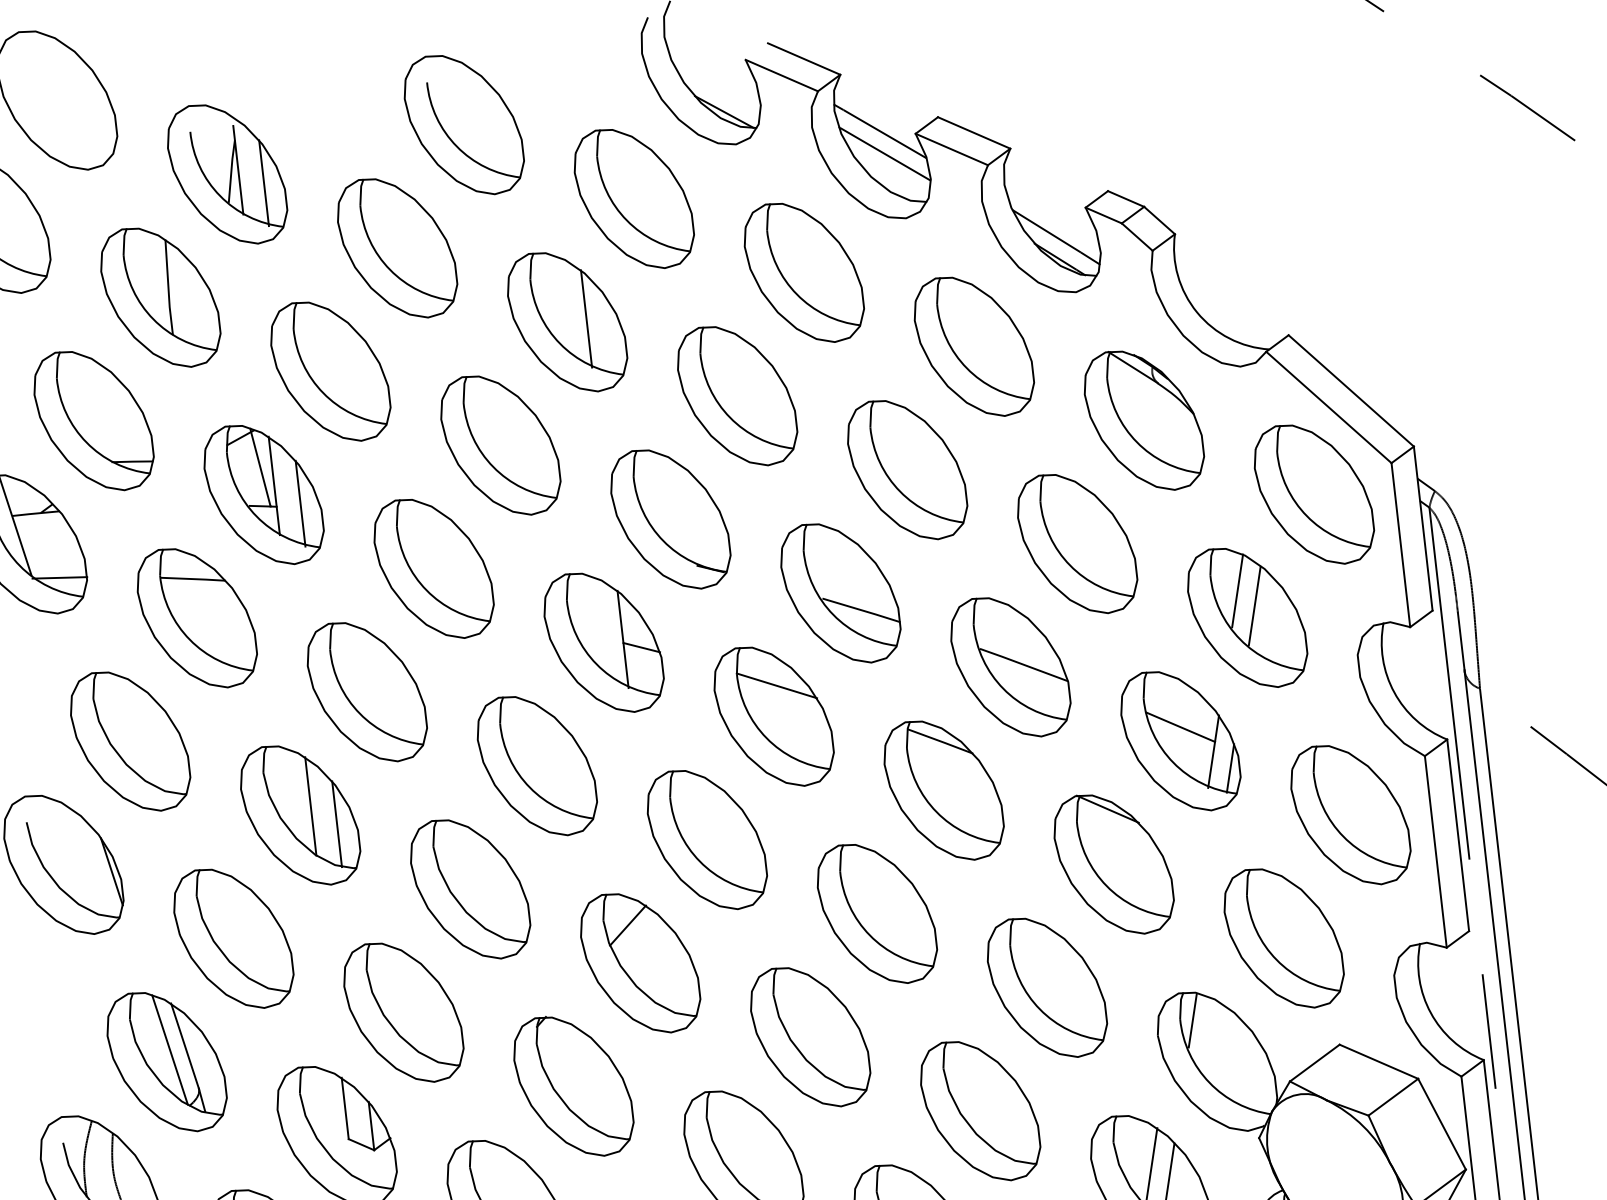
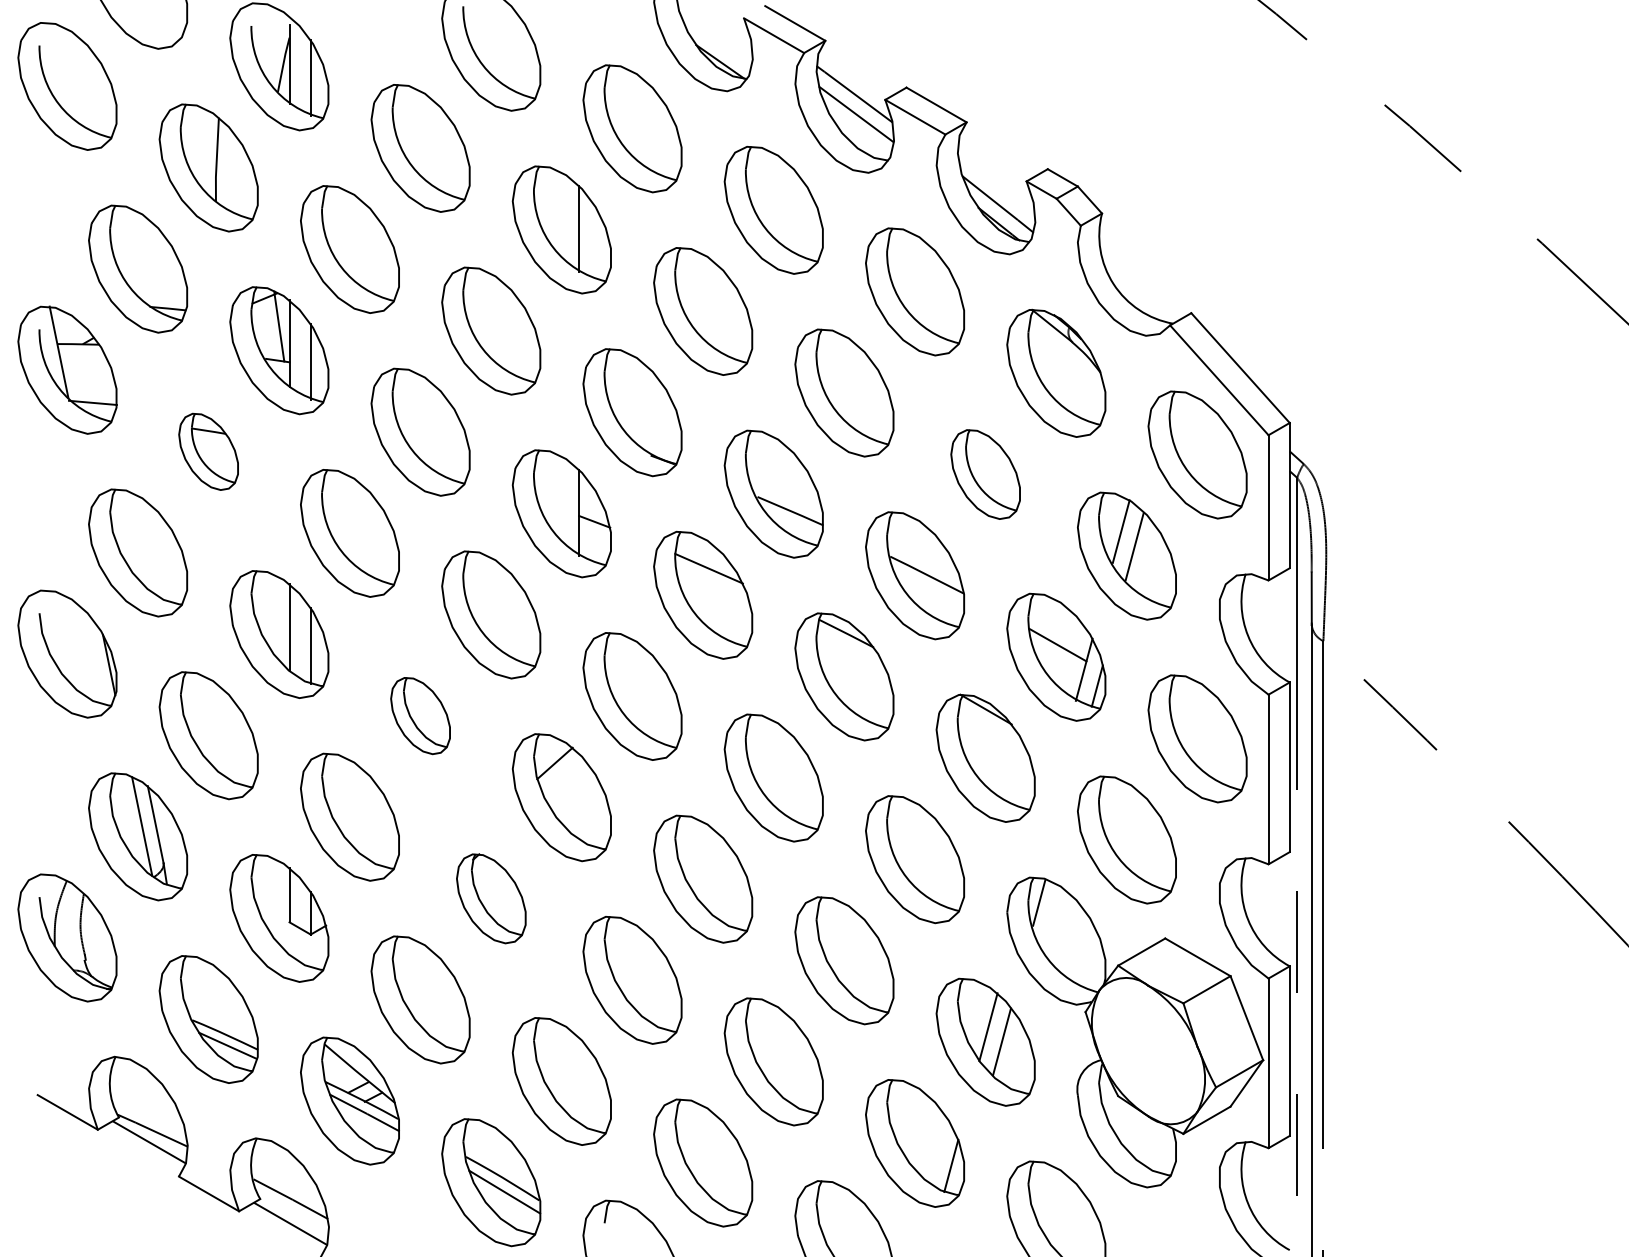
part: (1076, 543) -> (985, 474), size x0.7
part: (196, 617) -> (208, 451), size x0.6
part: (469, 888) -> (420, 715), size x0.6
part: (573, 1086) -> (491, 898), size x0.7

